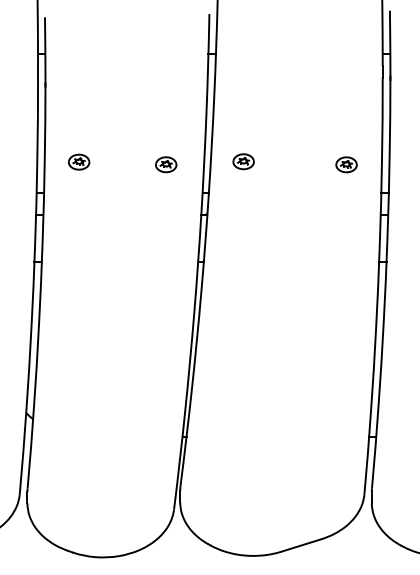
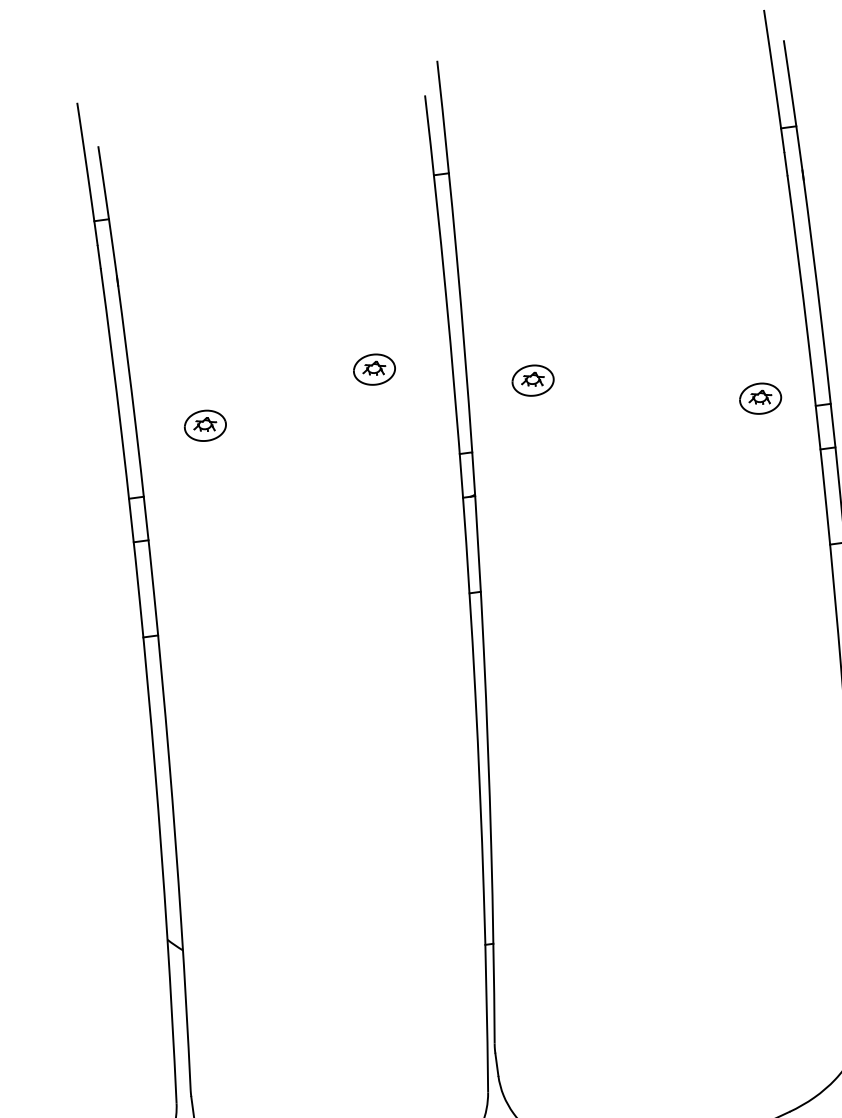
part: (166, 164) -> (374, 369), moved
part: (346, 164) -> (760, 398), moved

